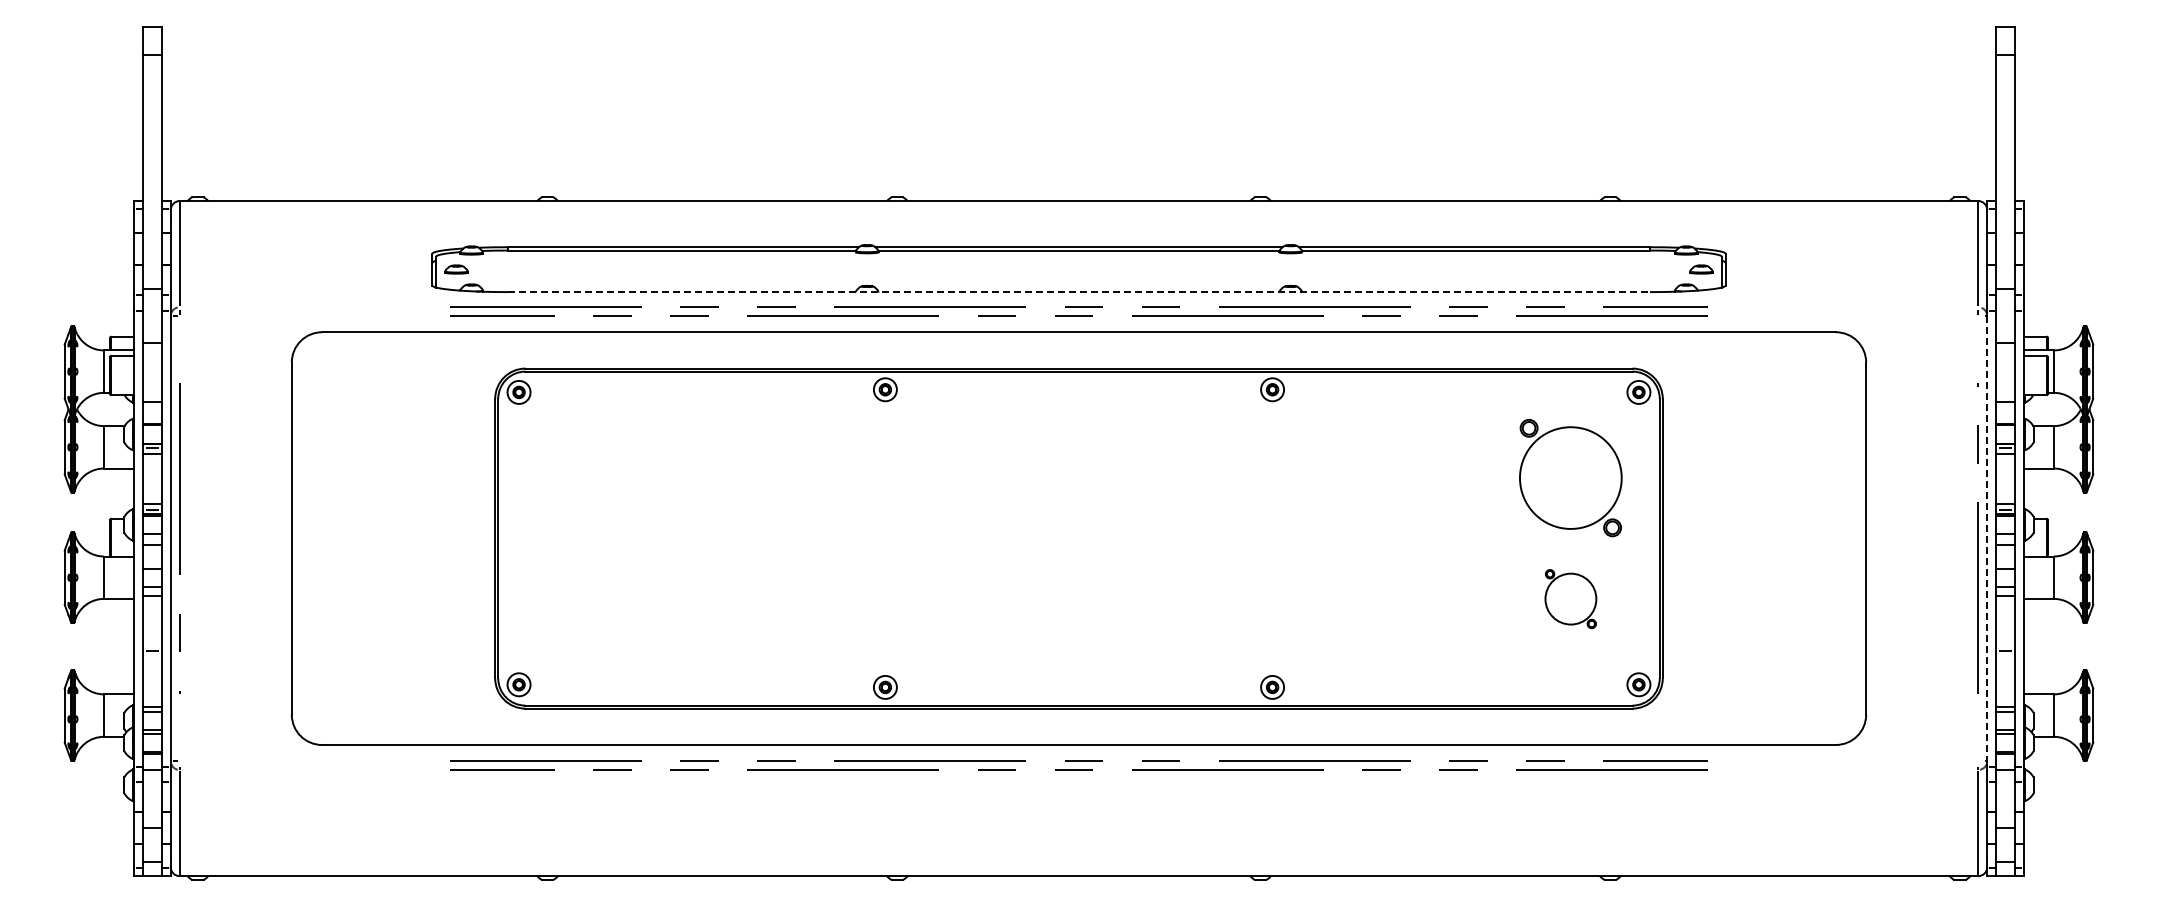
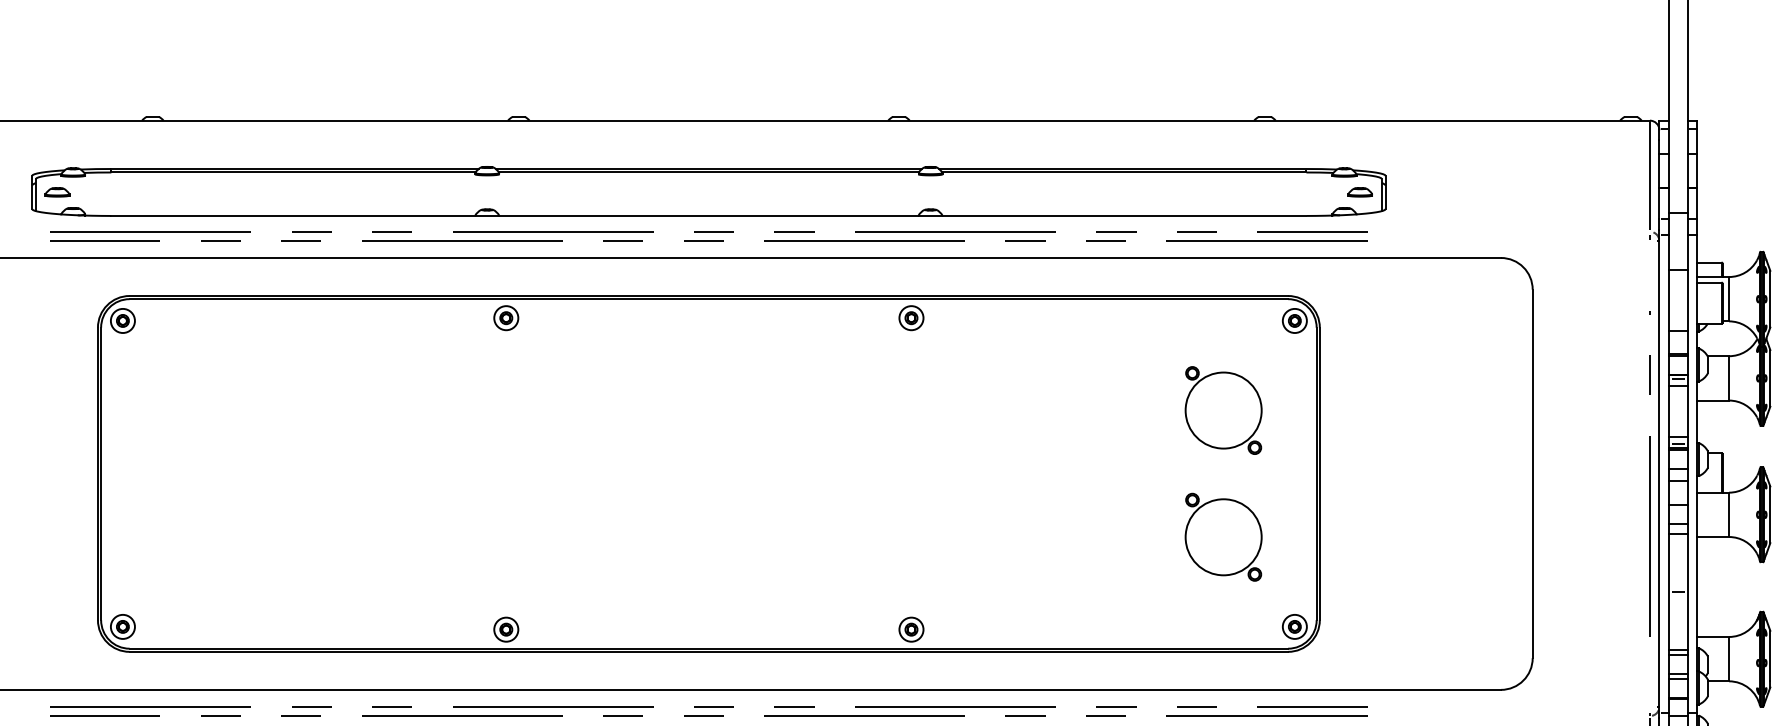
line: (1079, 292) -> (709, 216), dashed -> solid
part: (1570, 477) -> (1223, 409), size x0.71
line: (1987, 539) -> (1659, 474), dashed -> solid
part: (1570, 598) -> (1223, 536), size x1.43

